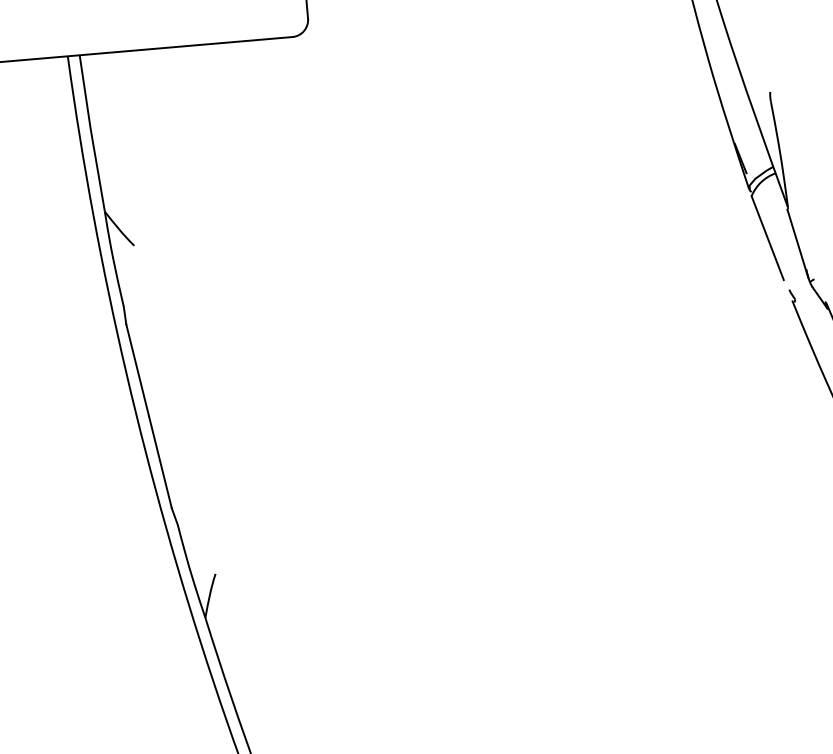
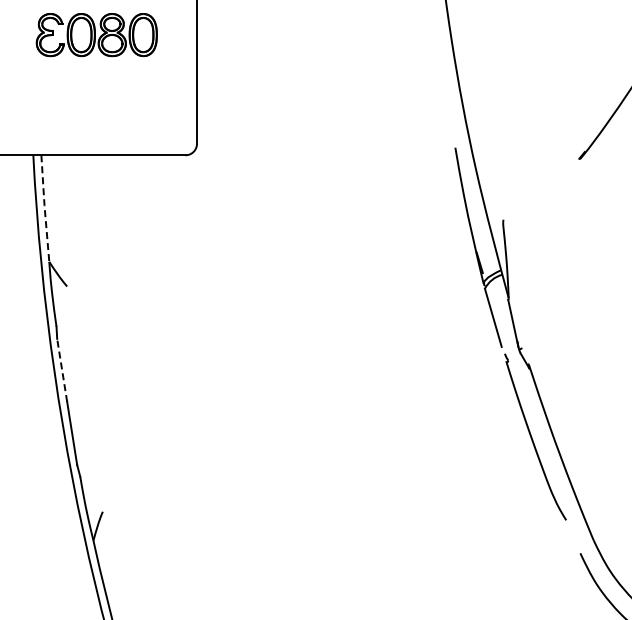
line: (91, 133) -> (44, 208), solid -> dashed
line: (138, 370) -> (62, 370), solid -> dashed

